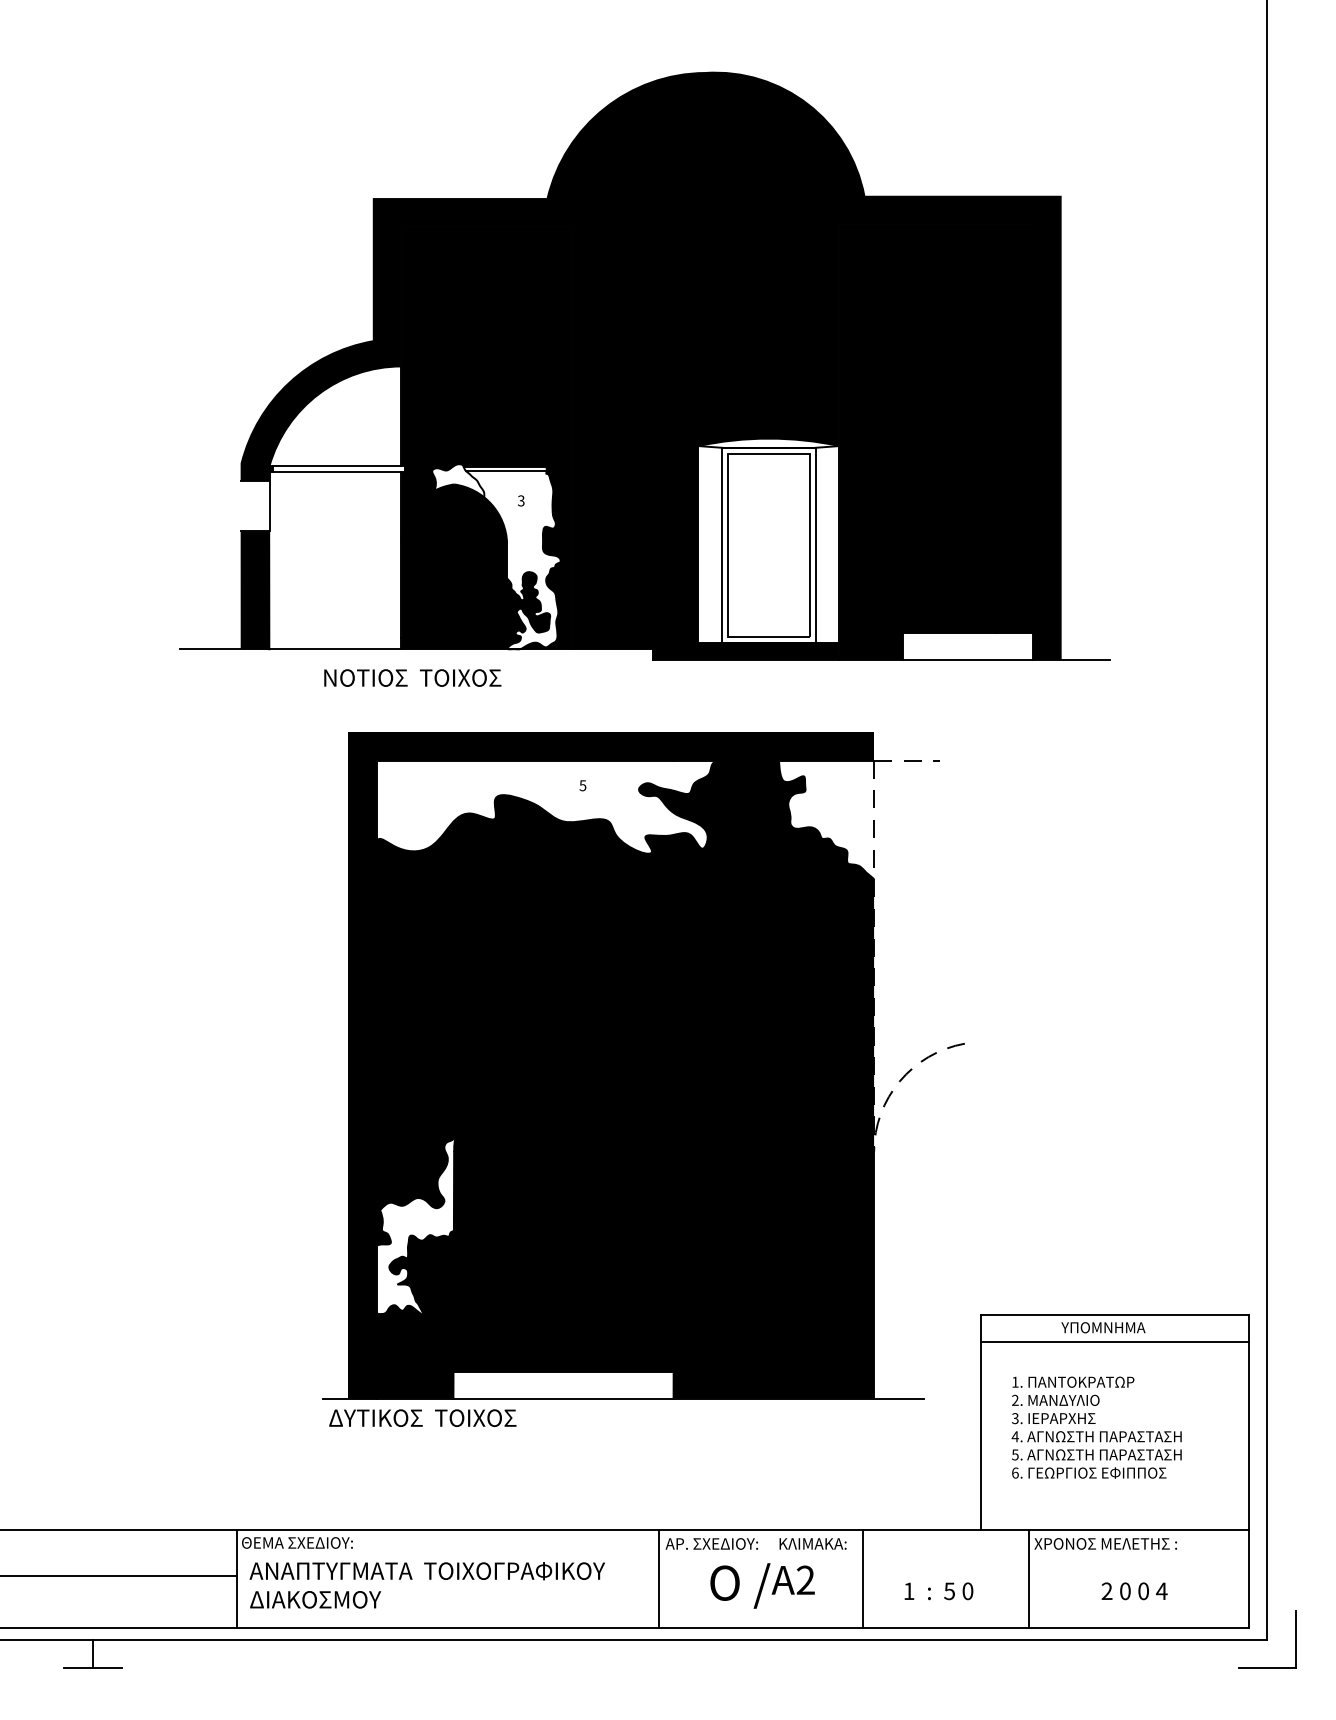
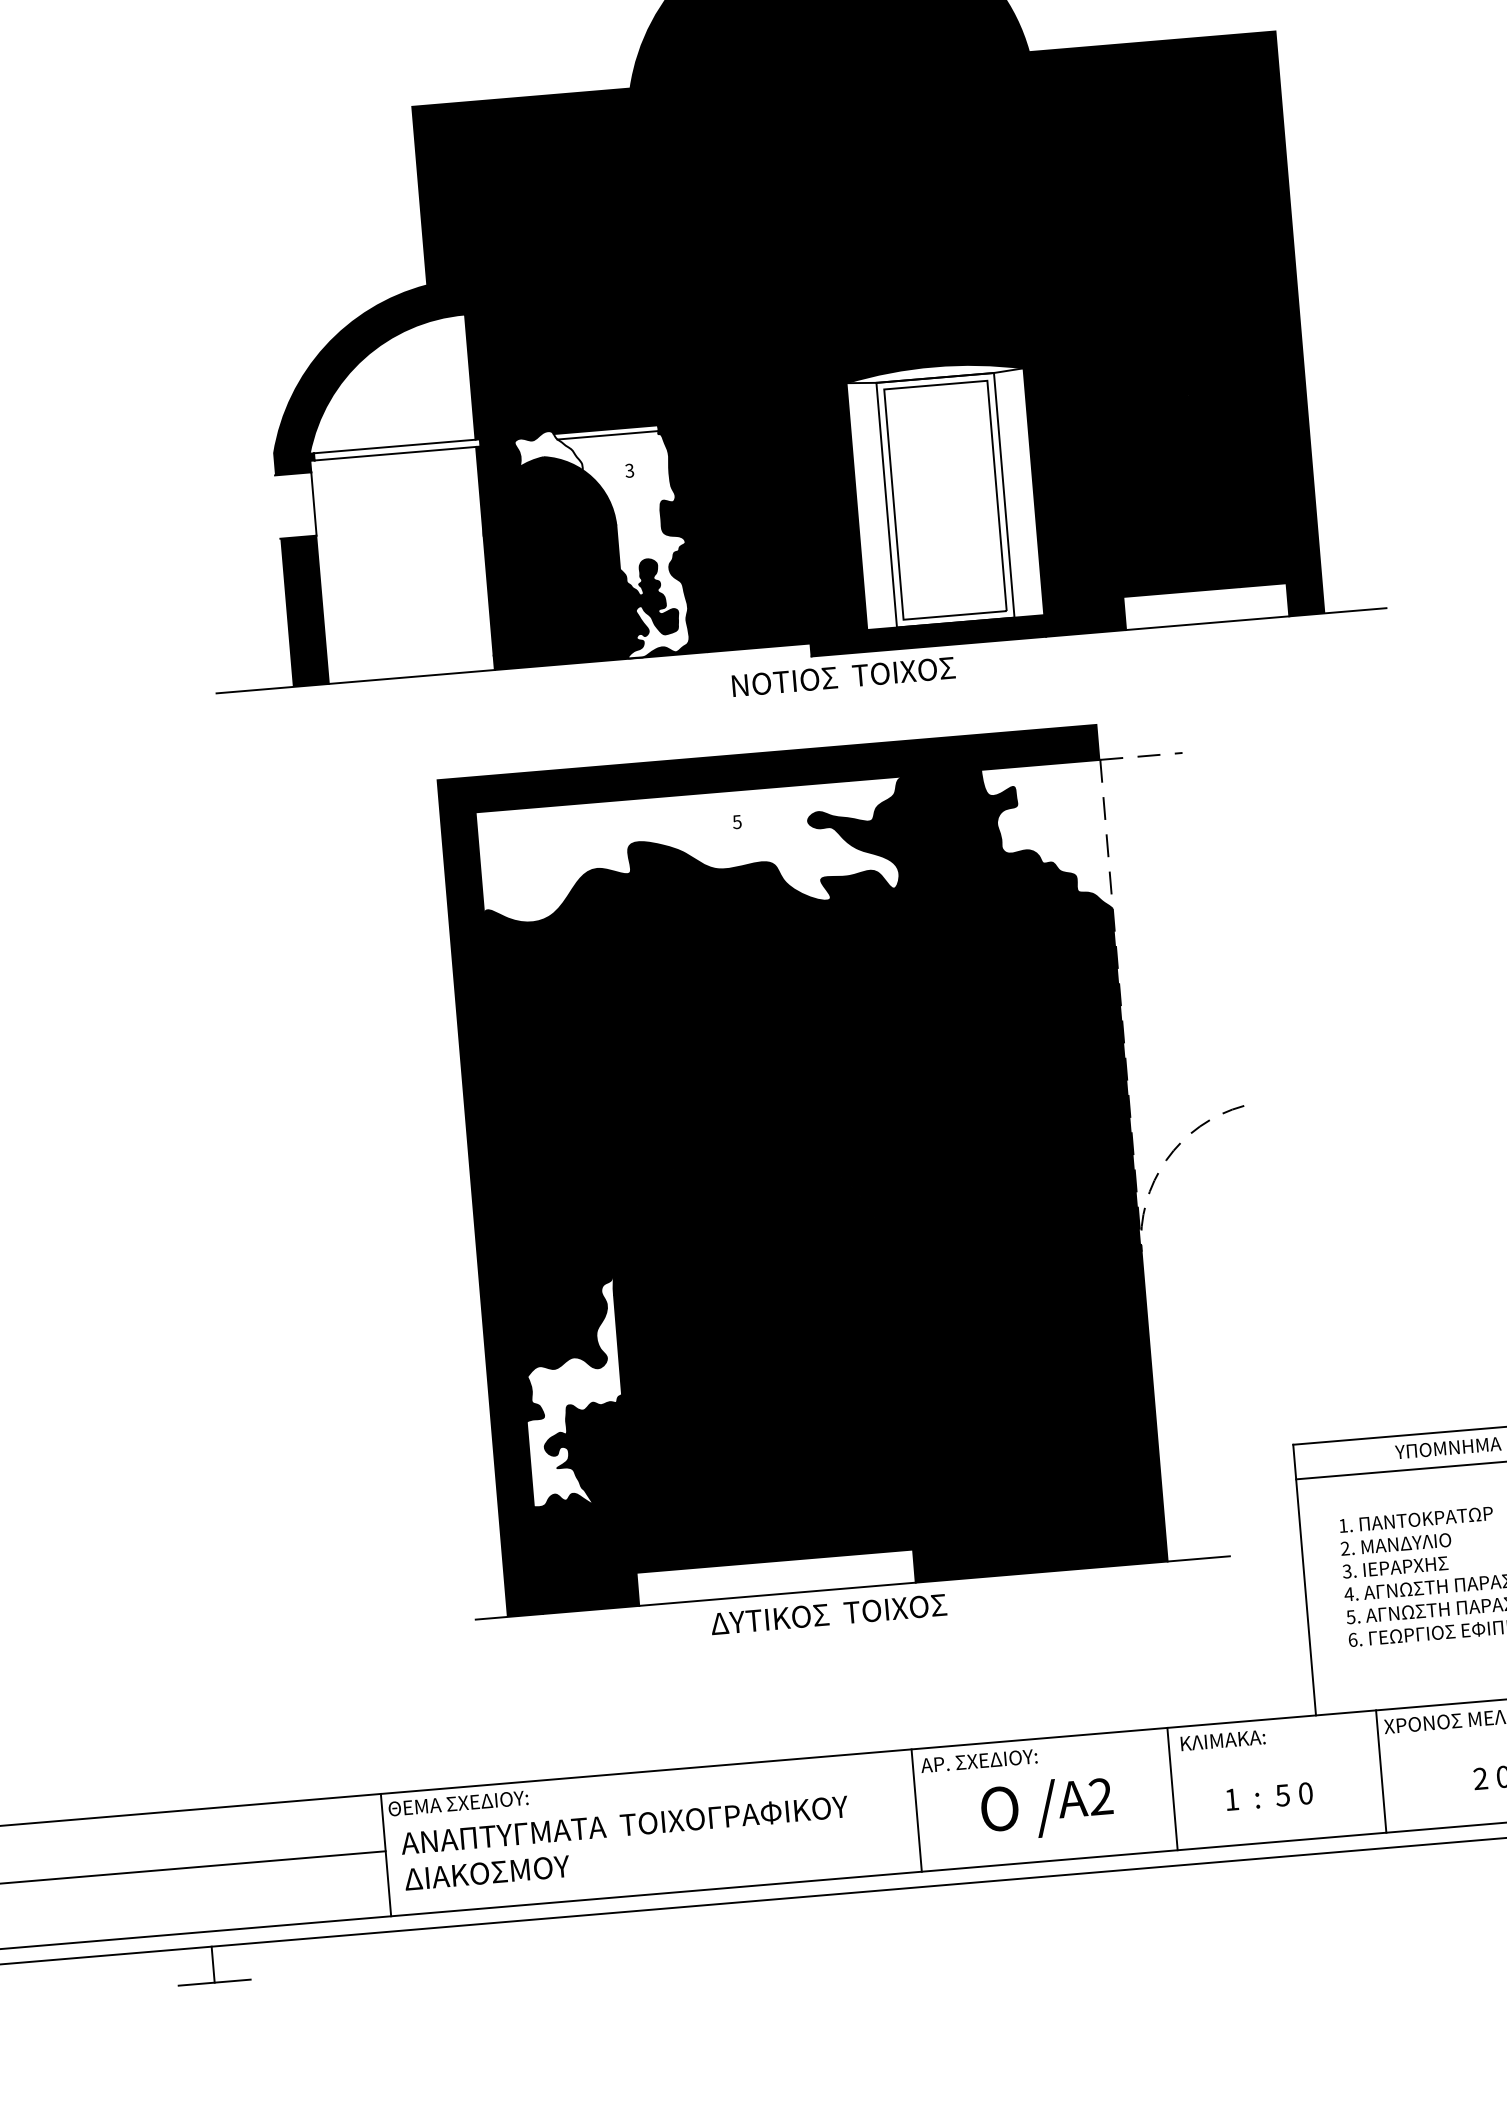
text: (412, 677) -> (843, 676), moved
text: (422, 1417) -> (828, 1613), moved
text: (812, 1543) -> (1222, 1740), moved

